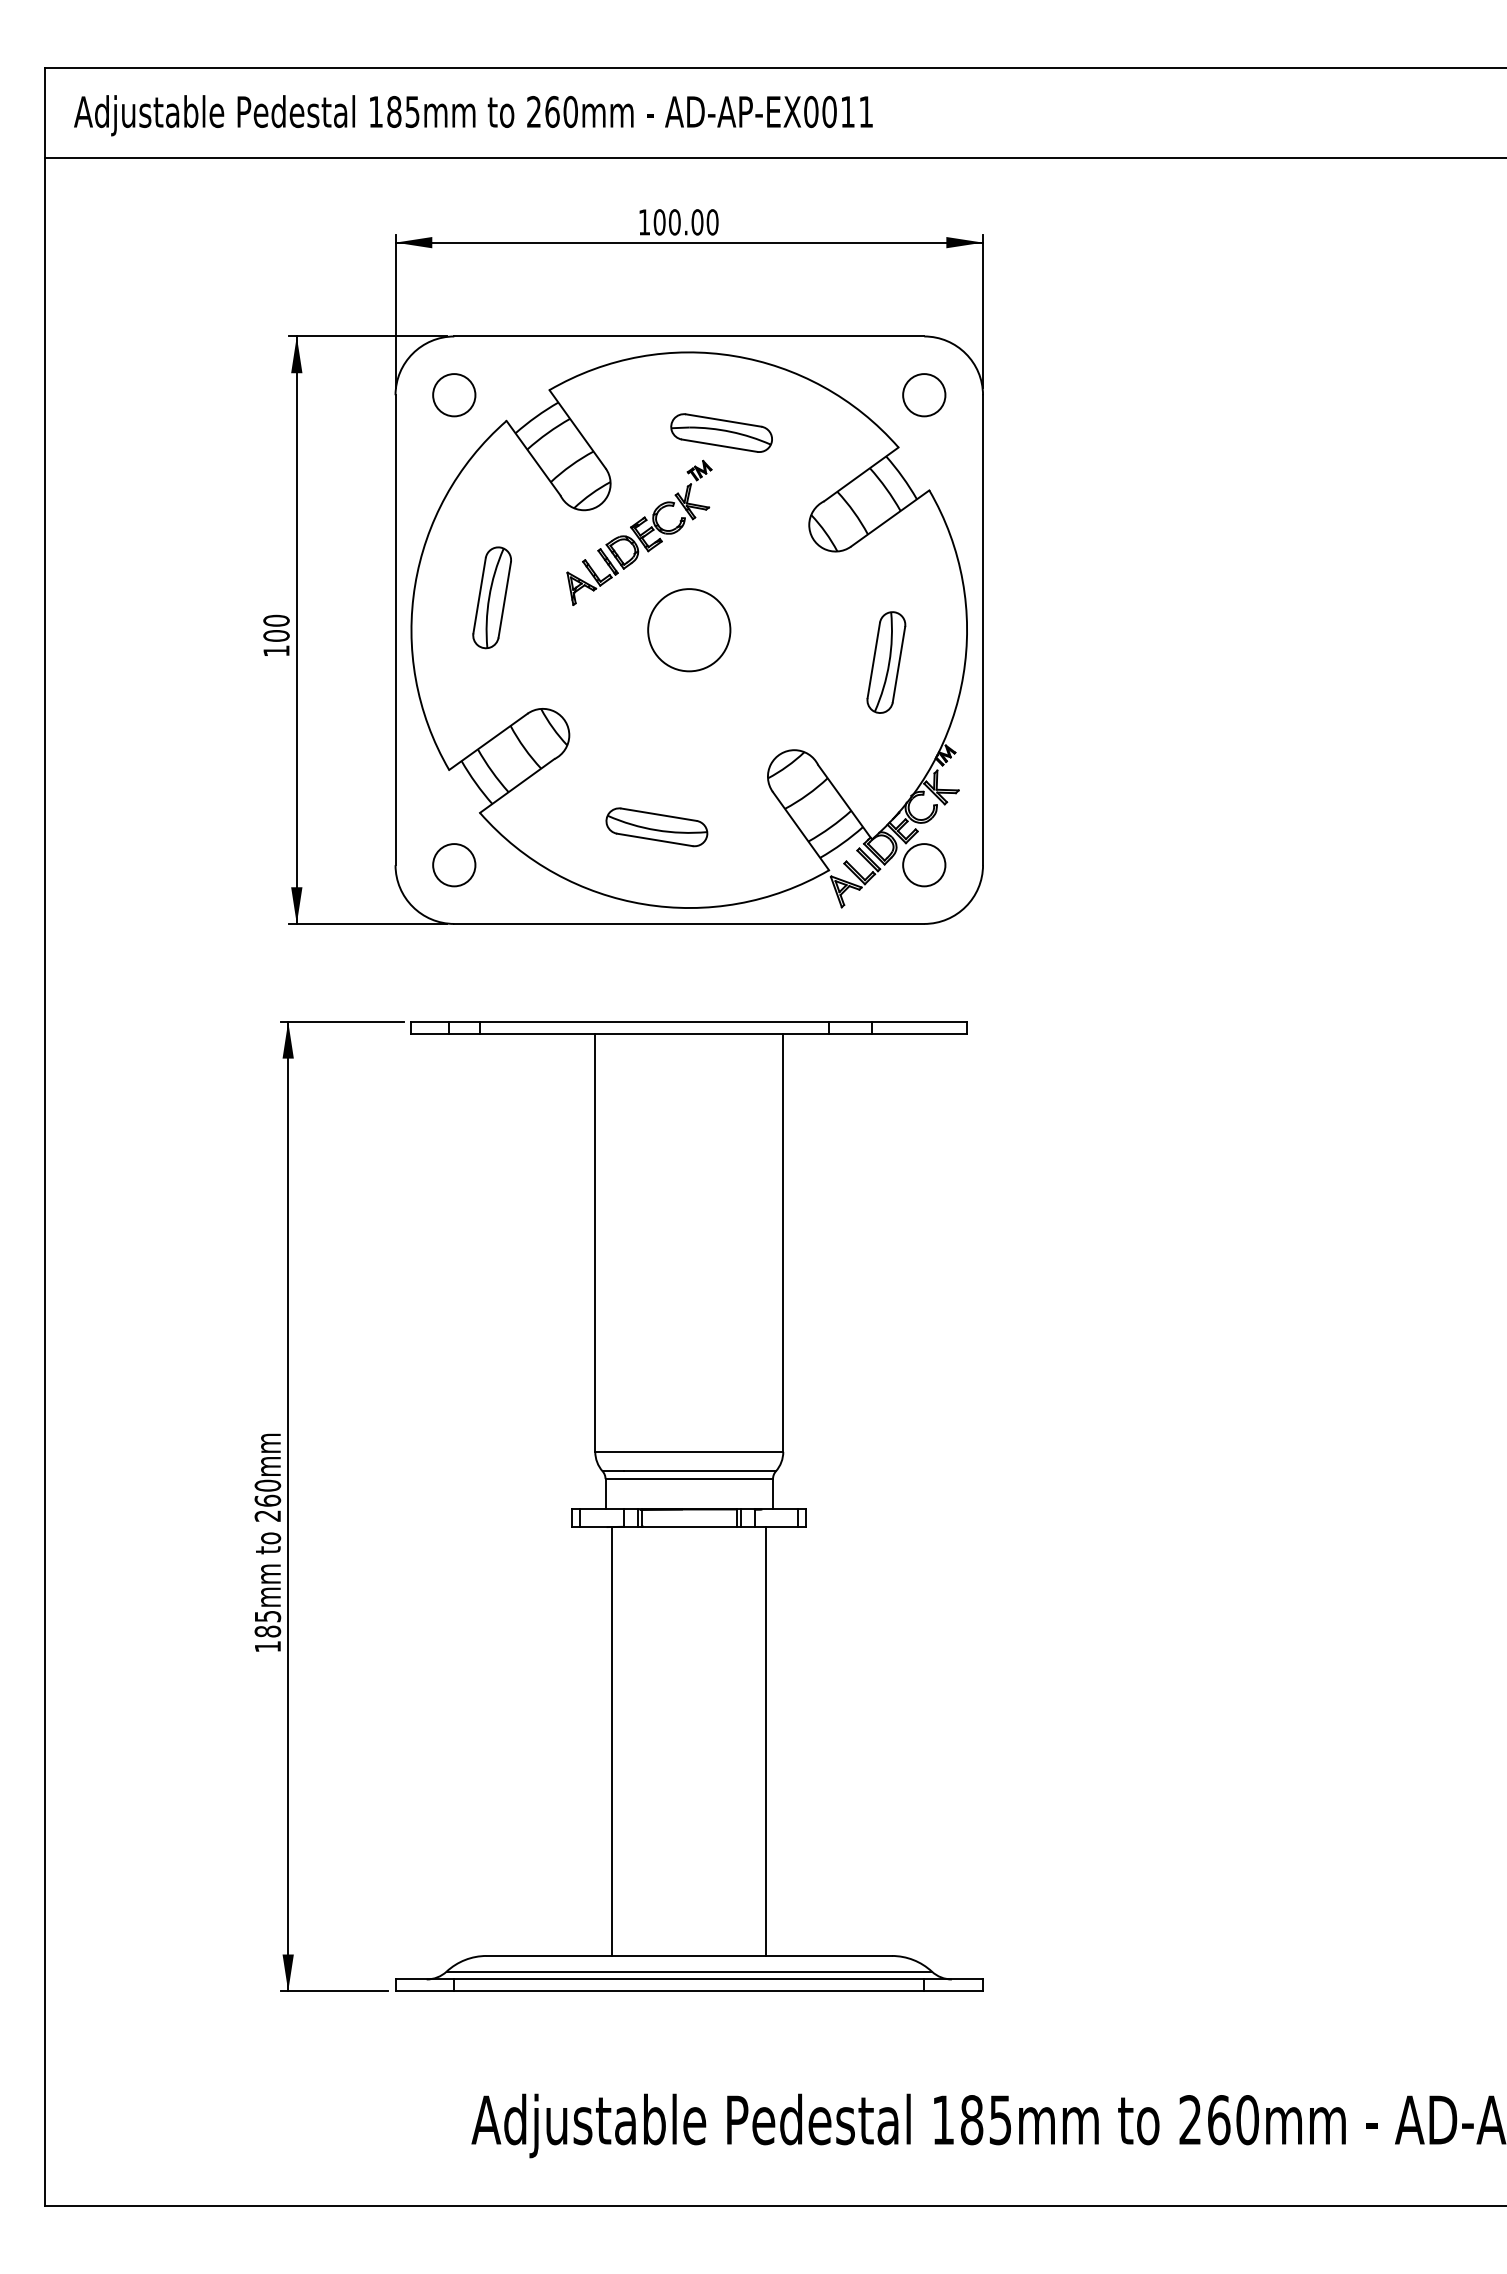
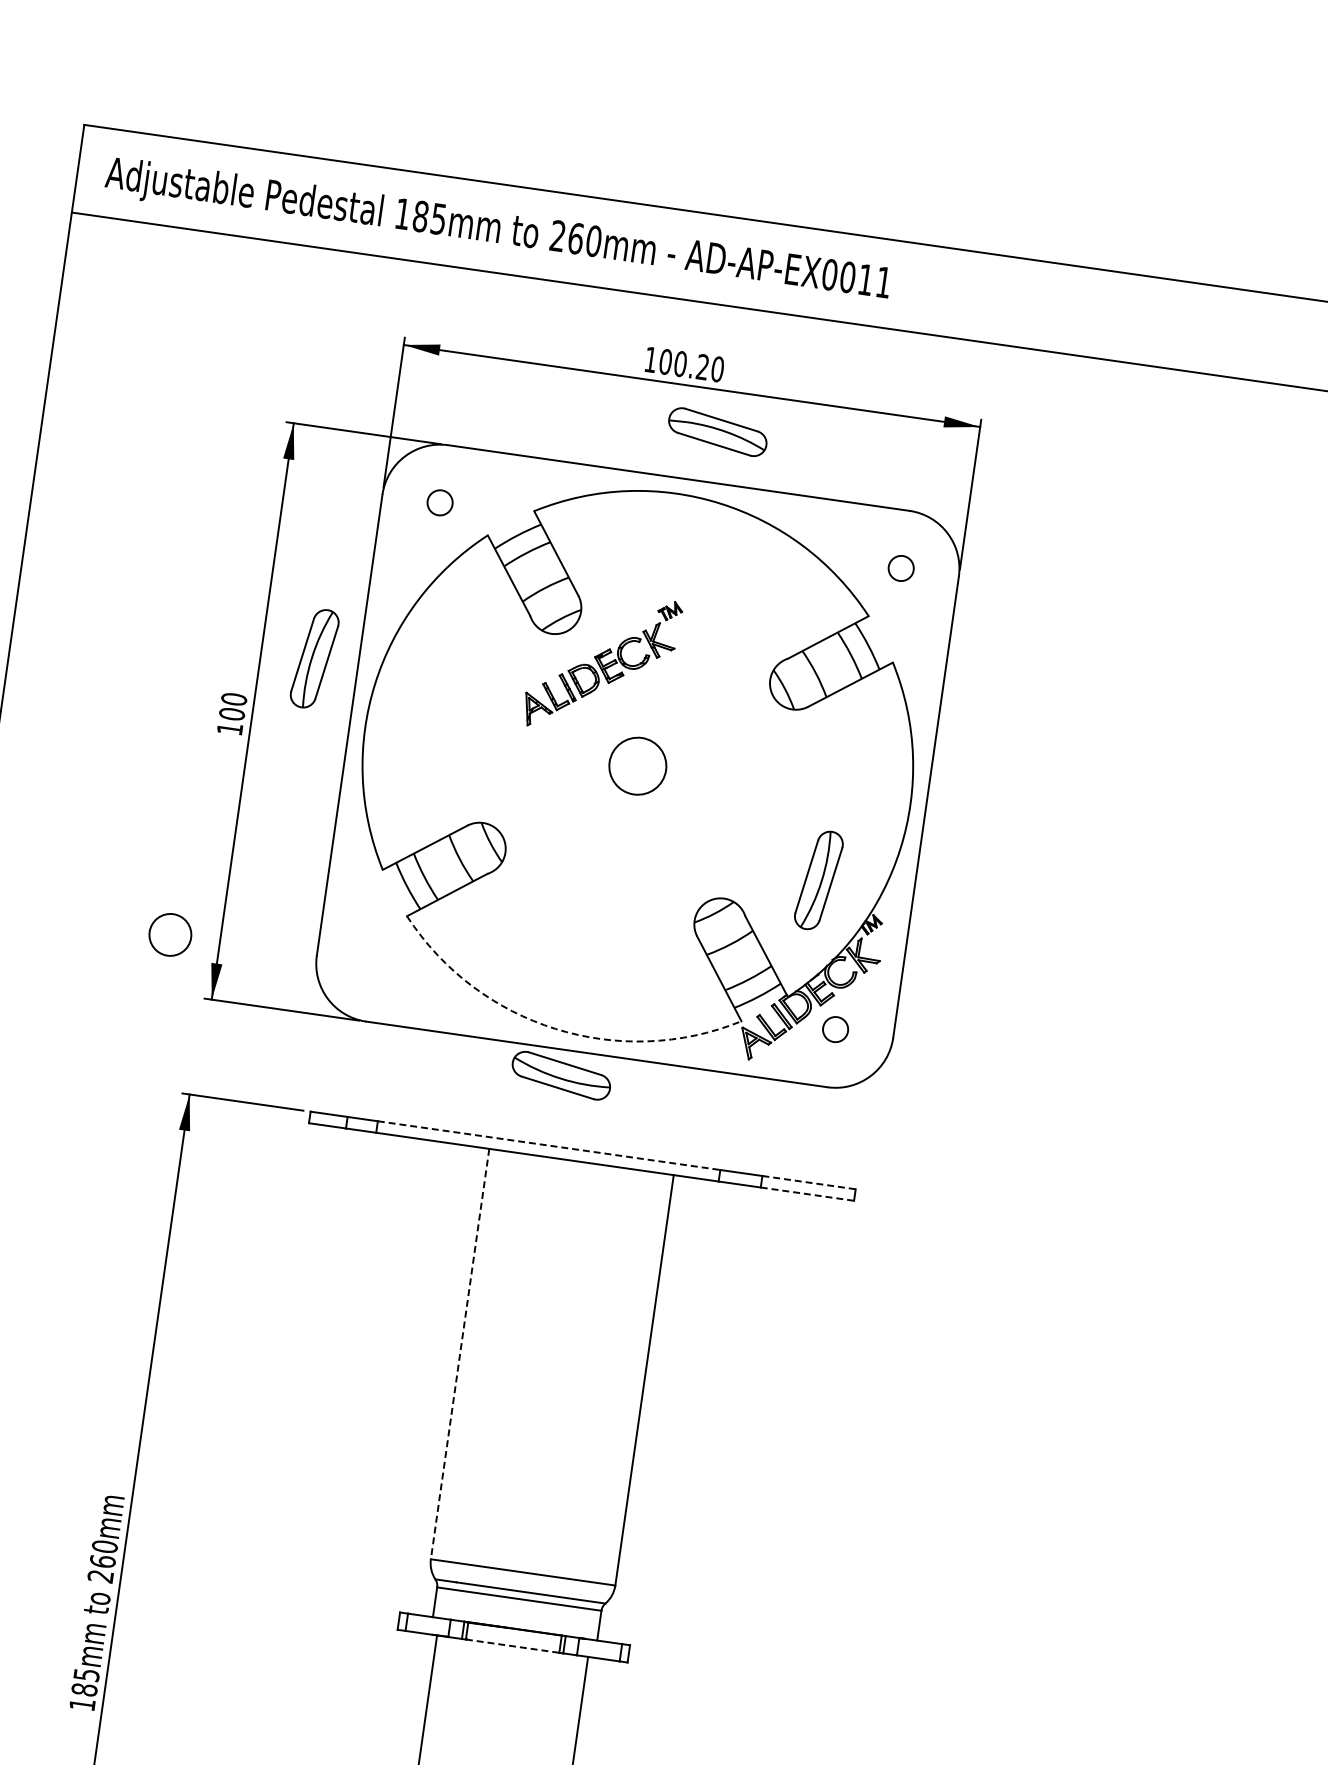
text: (697, 222) -> (702, 367), 100.00 -> 100.20
circle: (454, 395) -> (440, 503), size x0.6
circle: (924, 395) -> (901, 568), size x0.6
part: (721, 432) -> (717, 431), moved
part: (491, 597) -> (314, 658), moved
circle: (689, 630) -> (638, 766), size x0.7
part: (886, 662) -> (819, 880), moved
part: (656, 827) -> (560, 1075), moved
circle: (454, 865) -> (170, 935), moved
circle: (924, 865) -> (835, 1029), size x0.6
arc: (644, 904) -> (555, 1029), solid -> dashed
line: (654, 1021) -> (549, 1145), solid -> dashed
line: (919, 1021) -> (809, 1182), solid -> dashed
line: (919, 1033) -> (807, 1194), solid -> dashed
line: (595, 1243) -> (460, 1354), solid -> dashed
line: (689, 1527) -> (512, 1646), solid -> dashed

